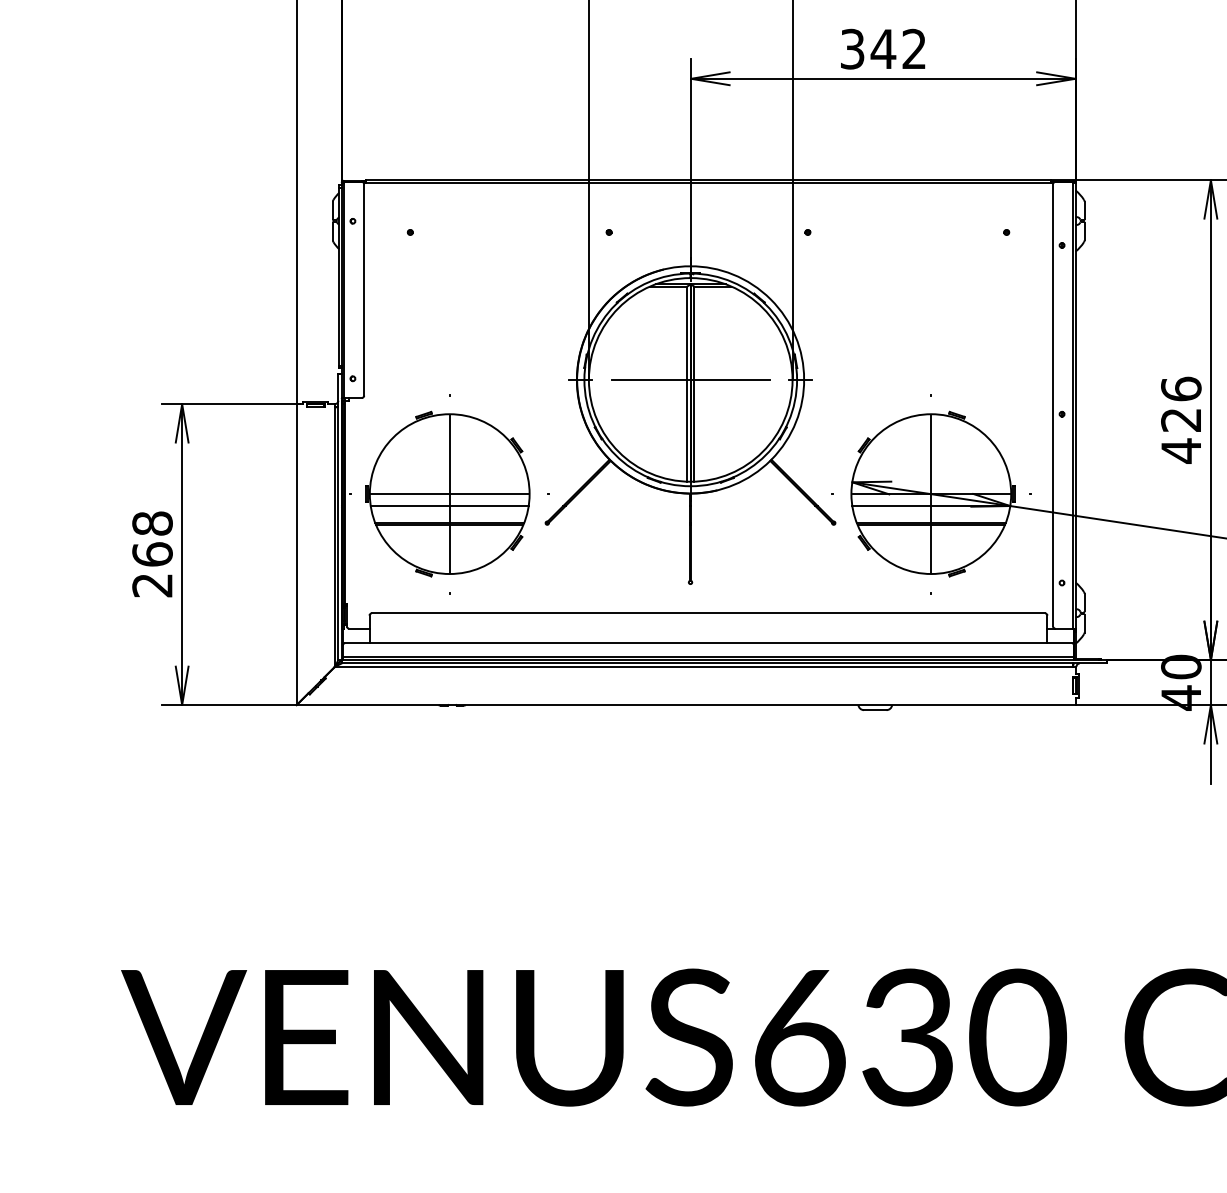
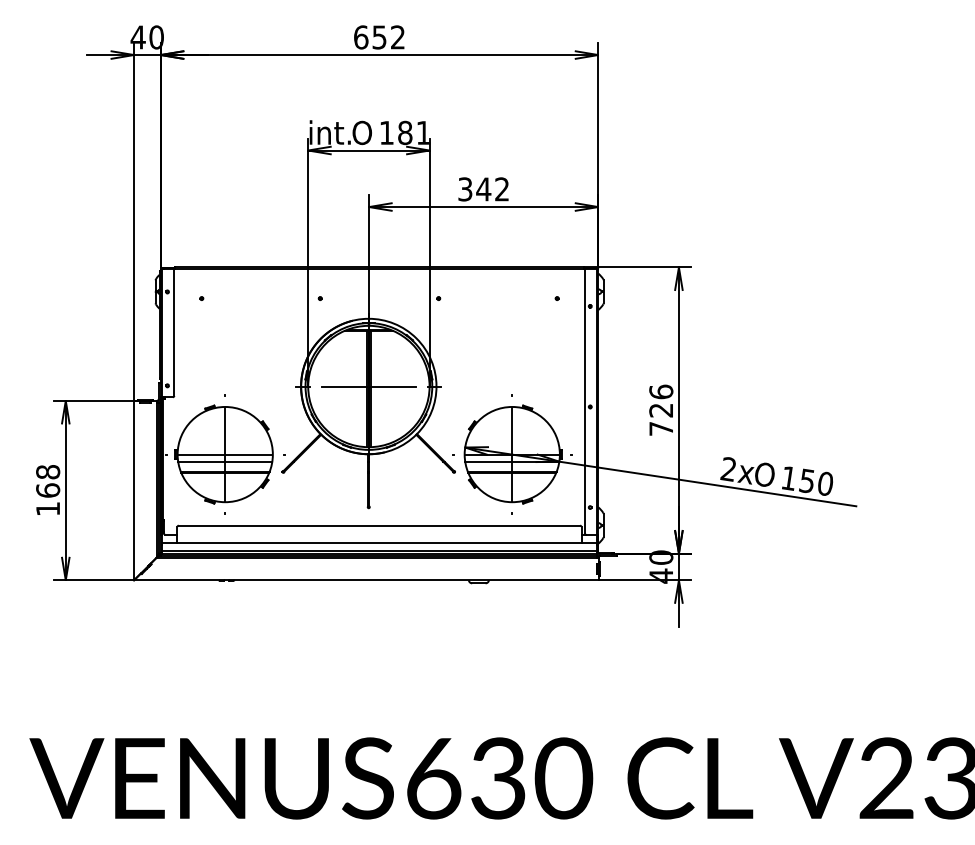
text: (1179, 450) -> (660, 428), 426 -> 726
text: (151, 586) -> (47, 509), 268 -> 168

